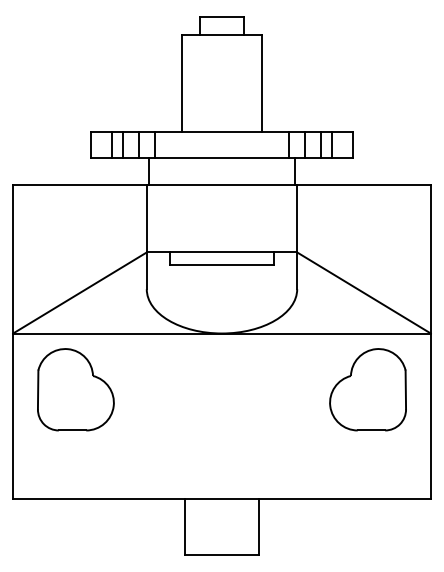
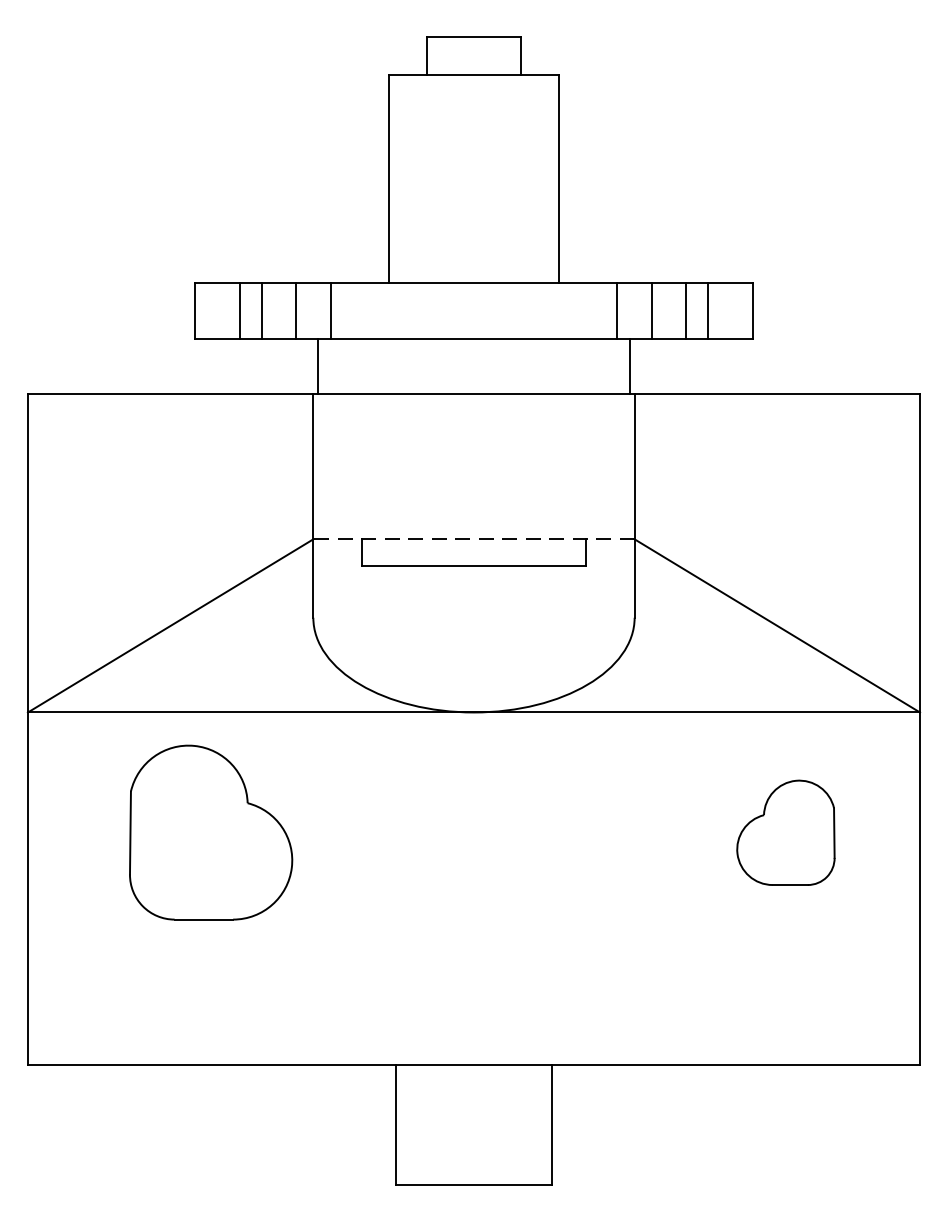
line: (221, 252) -> (472, 539), solid -> dashed
part: (75, 389) -> (210, 832), moved
part: (367, 389) -> (784, 832), size x0.6

